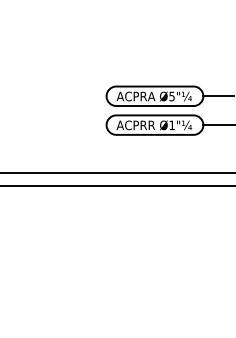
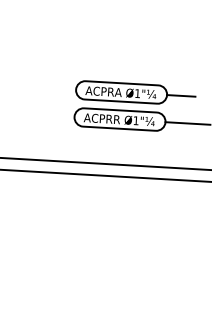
text: (171, 96) -> (137, 93), Ø5"¼ -> Ø1"¼

